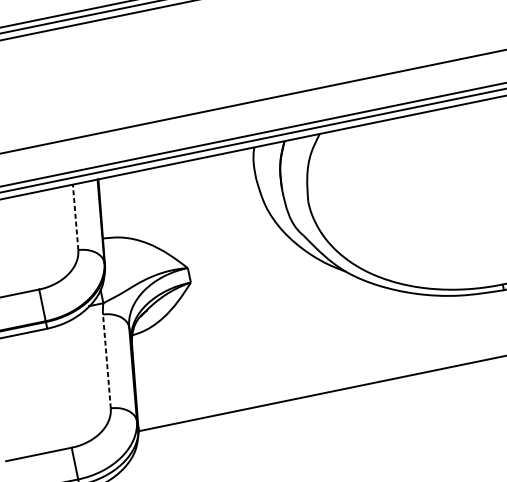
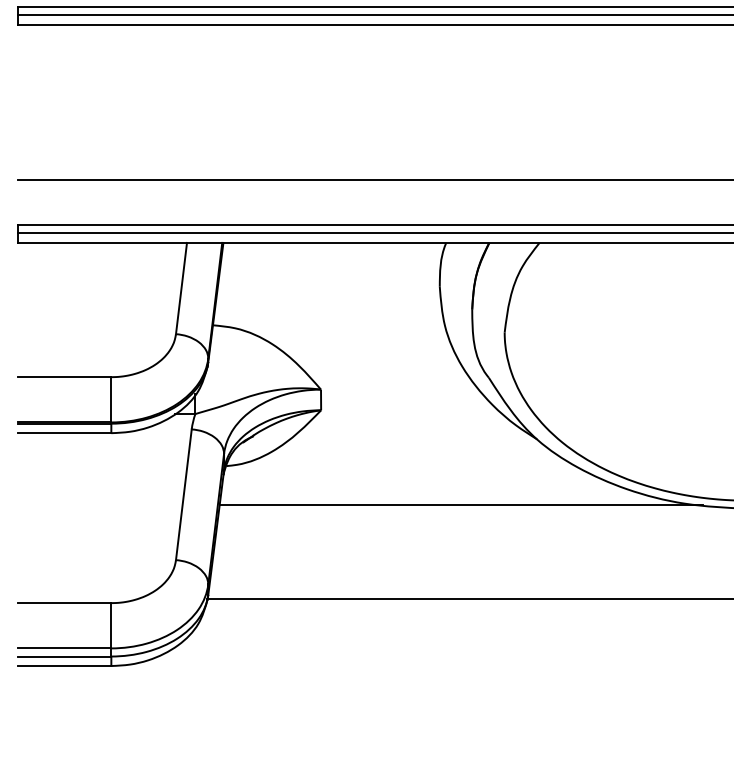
line: (75, 217) -> (181, 288), dashed -> solid
line: (302, 329) -> (461, 505), added
line: (106, 361) -> (183, 494), dashed -> solid

